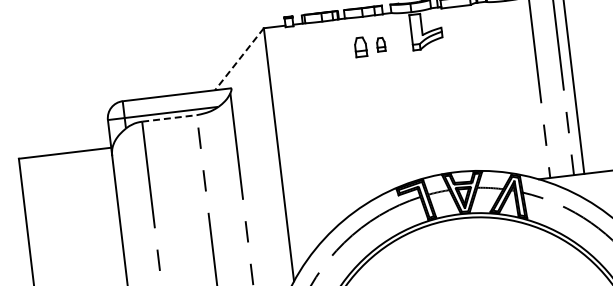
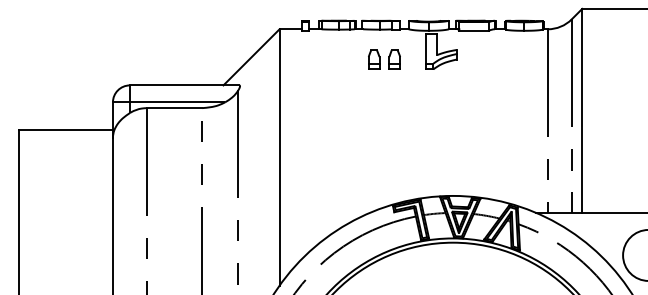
part: (380, 44) -> (394, 59), size x1.43
line: (239, 59) -> (251, 57), dashed -> solid
line: (169, 118) -> (174, 108), dashed -> solid

